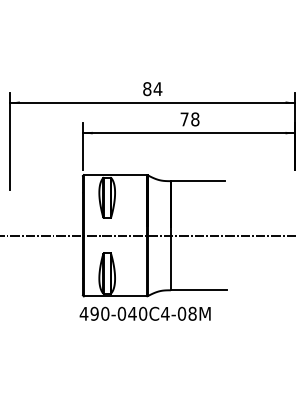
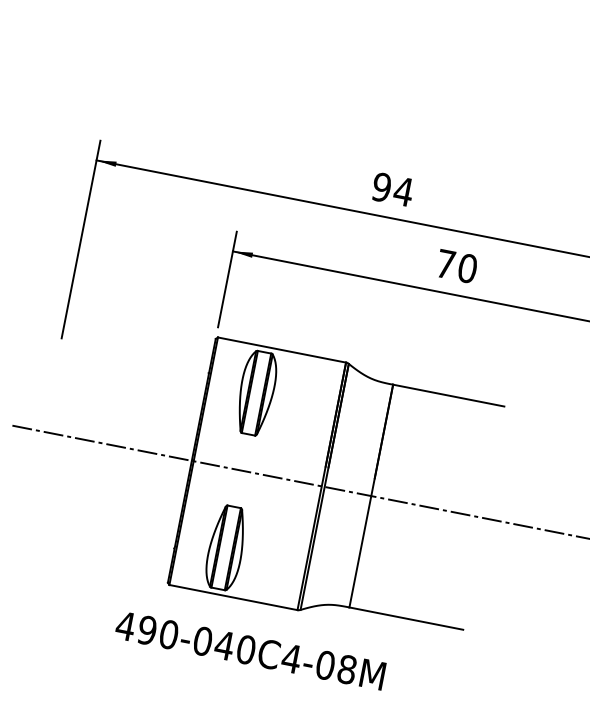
text: (147, 89) -> (382, 188), 84 -> 94
text: (195, 119) -> (468, 268), 78 -> 70
text: (144, 313) -> (249, 649), moved

